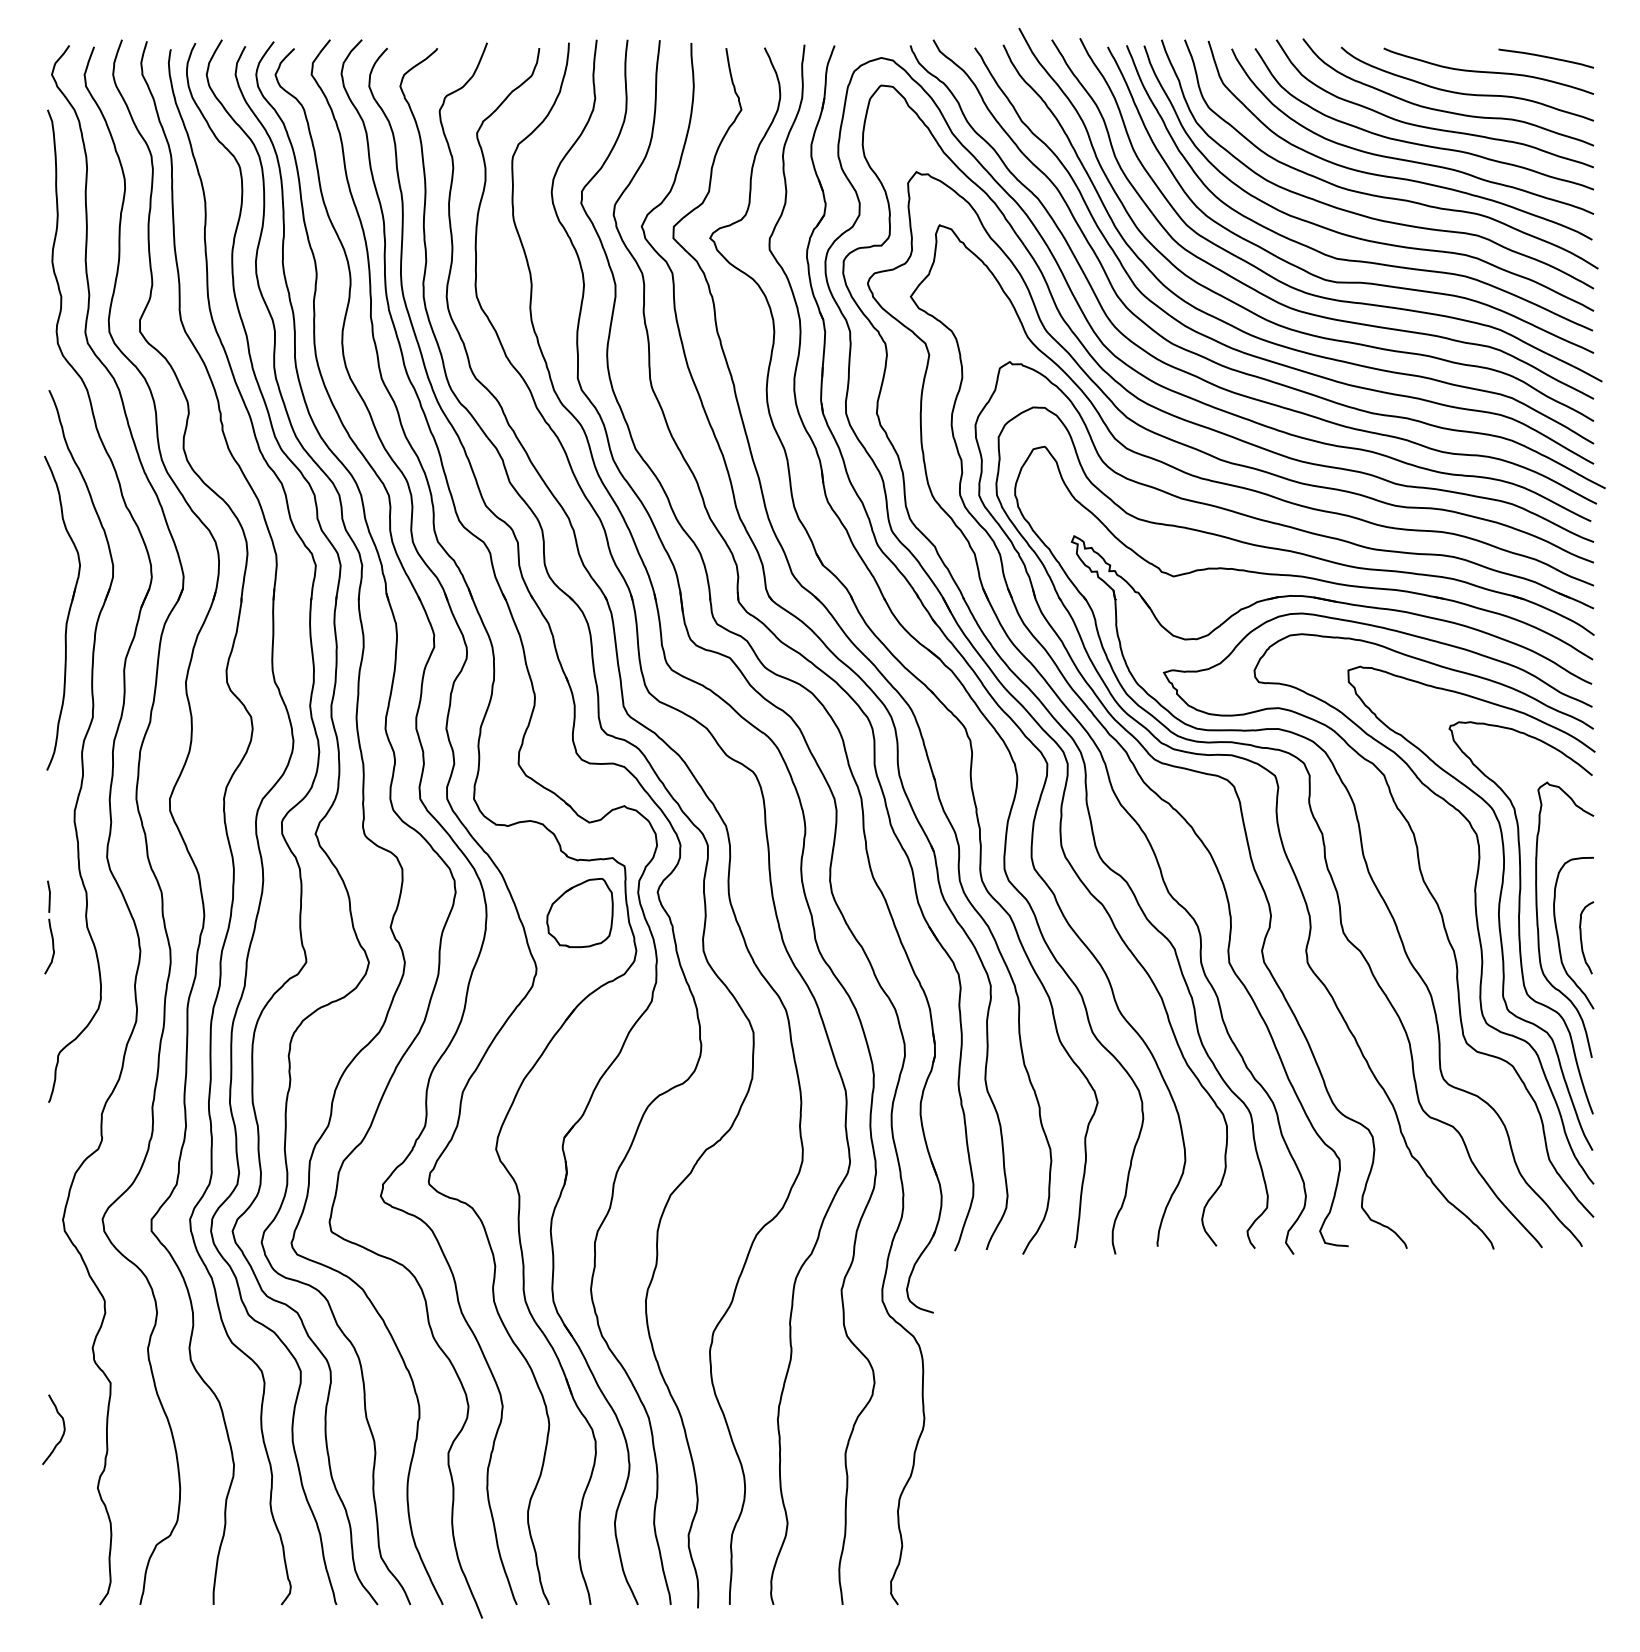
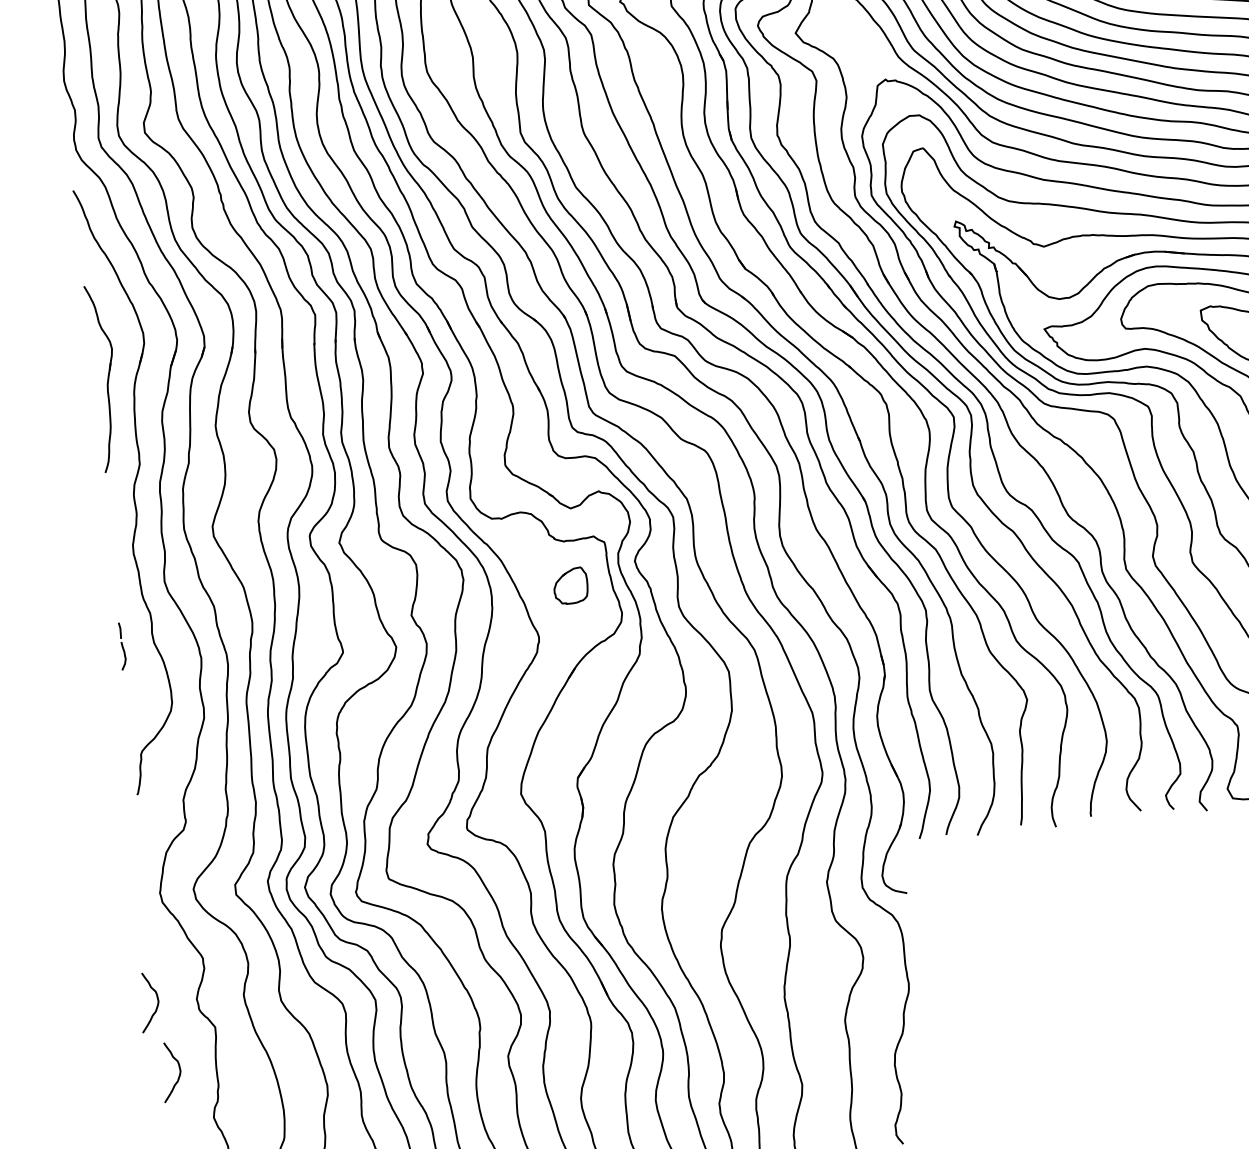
part: (62, 612) -> (104, 377), size x0.7
part: (579, 912) -> (570, 585), size x0.6
part: (49, 927) -> (122, 646), size x0.6
curve: (46, 1345) -> (157, 1001), added

